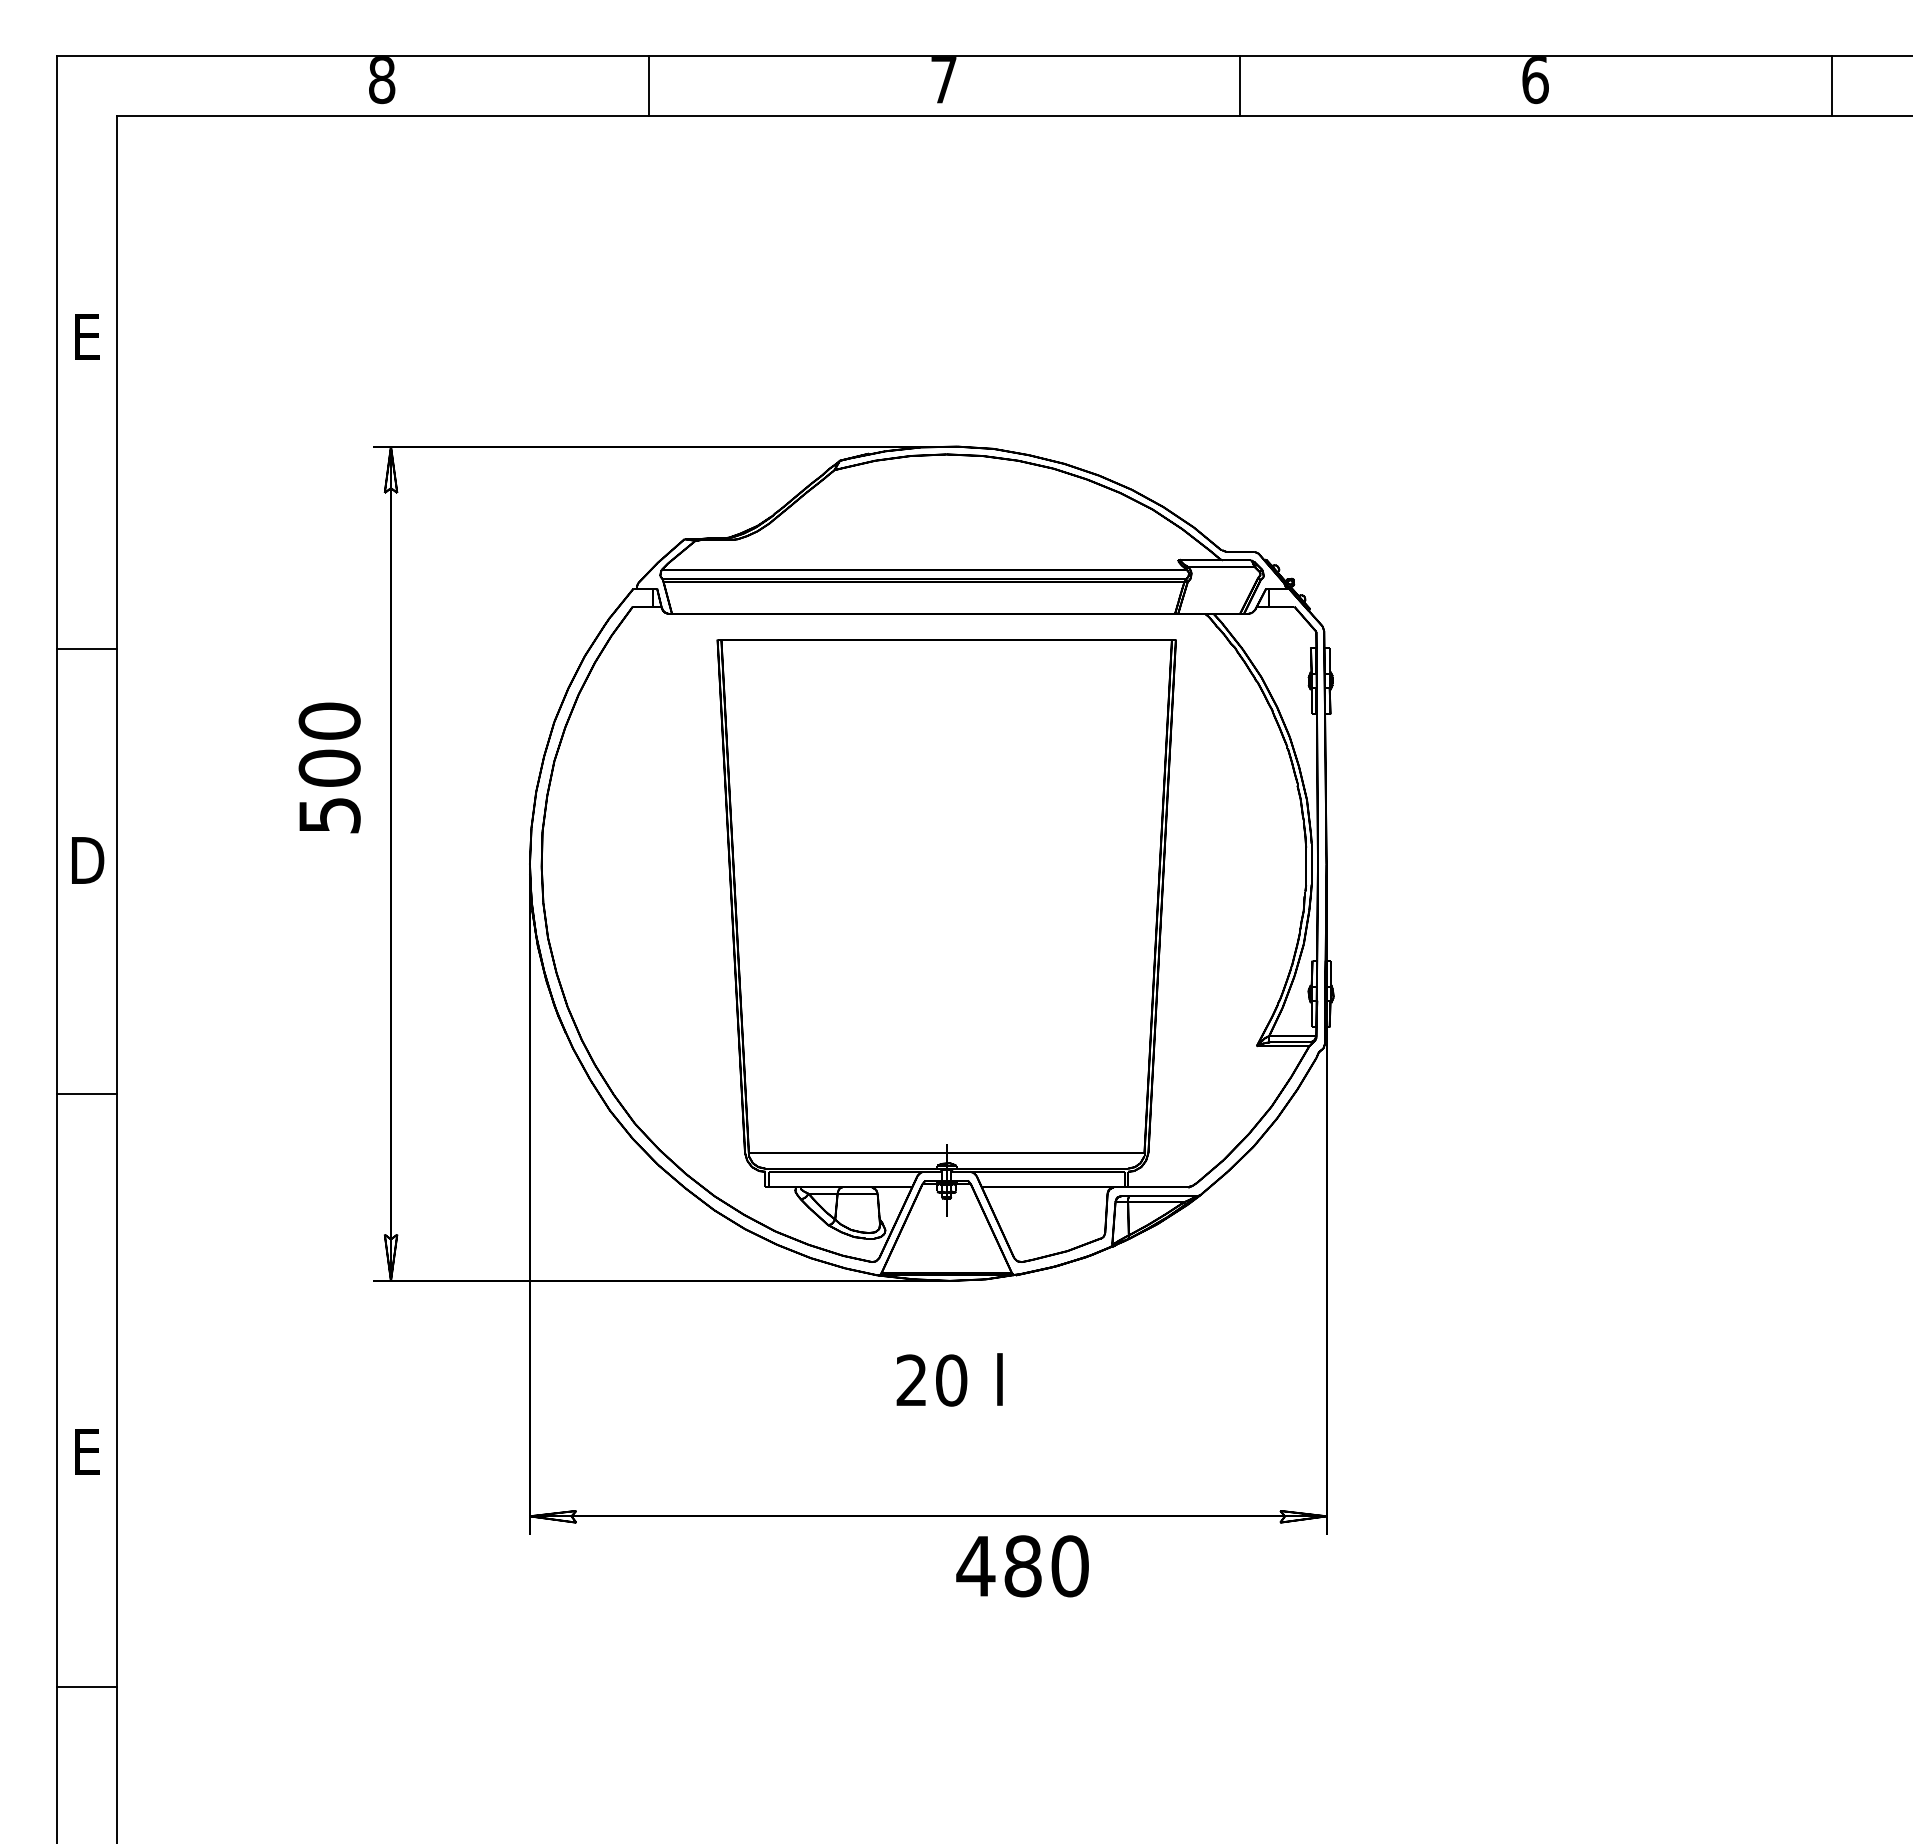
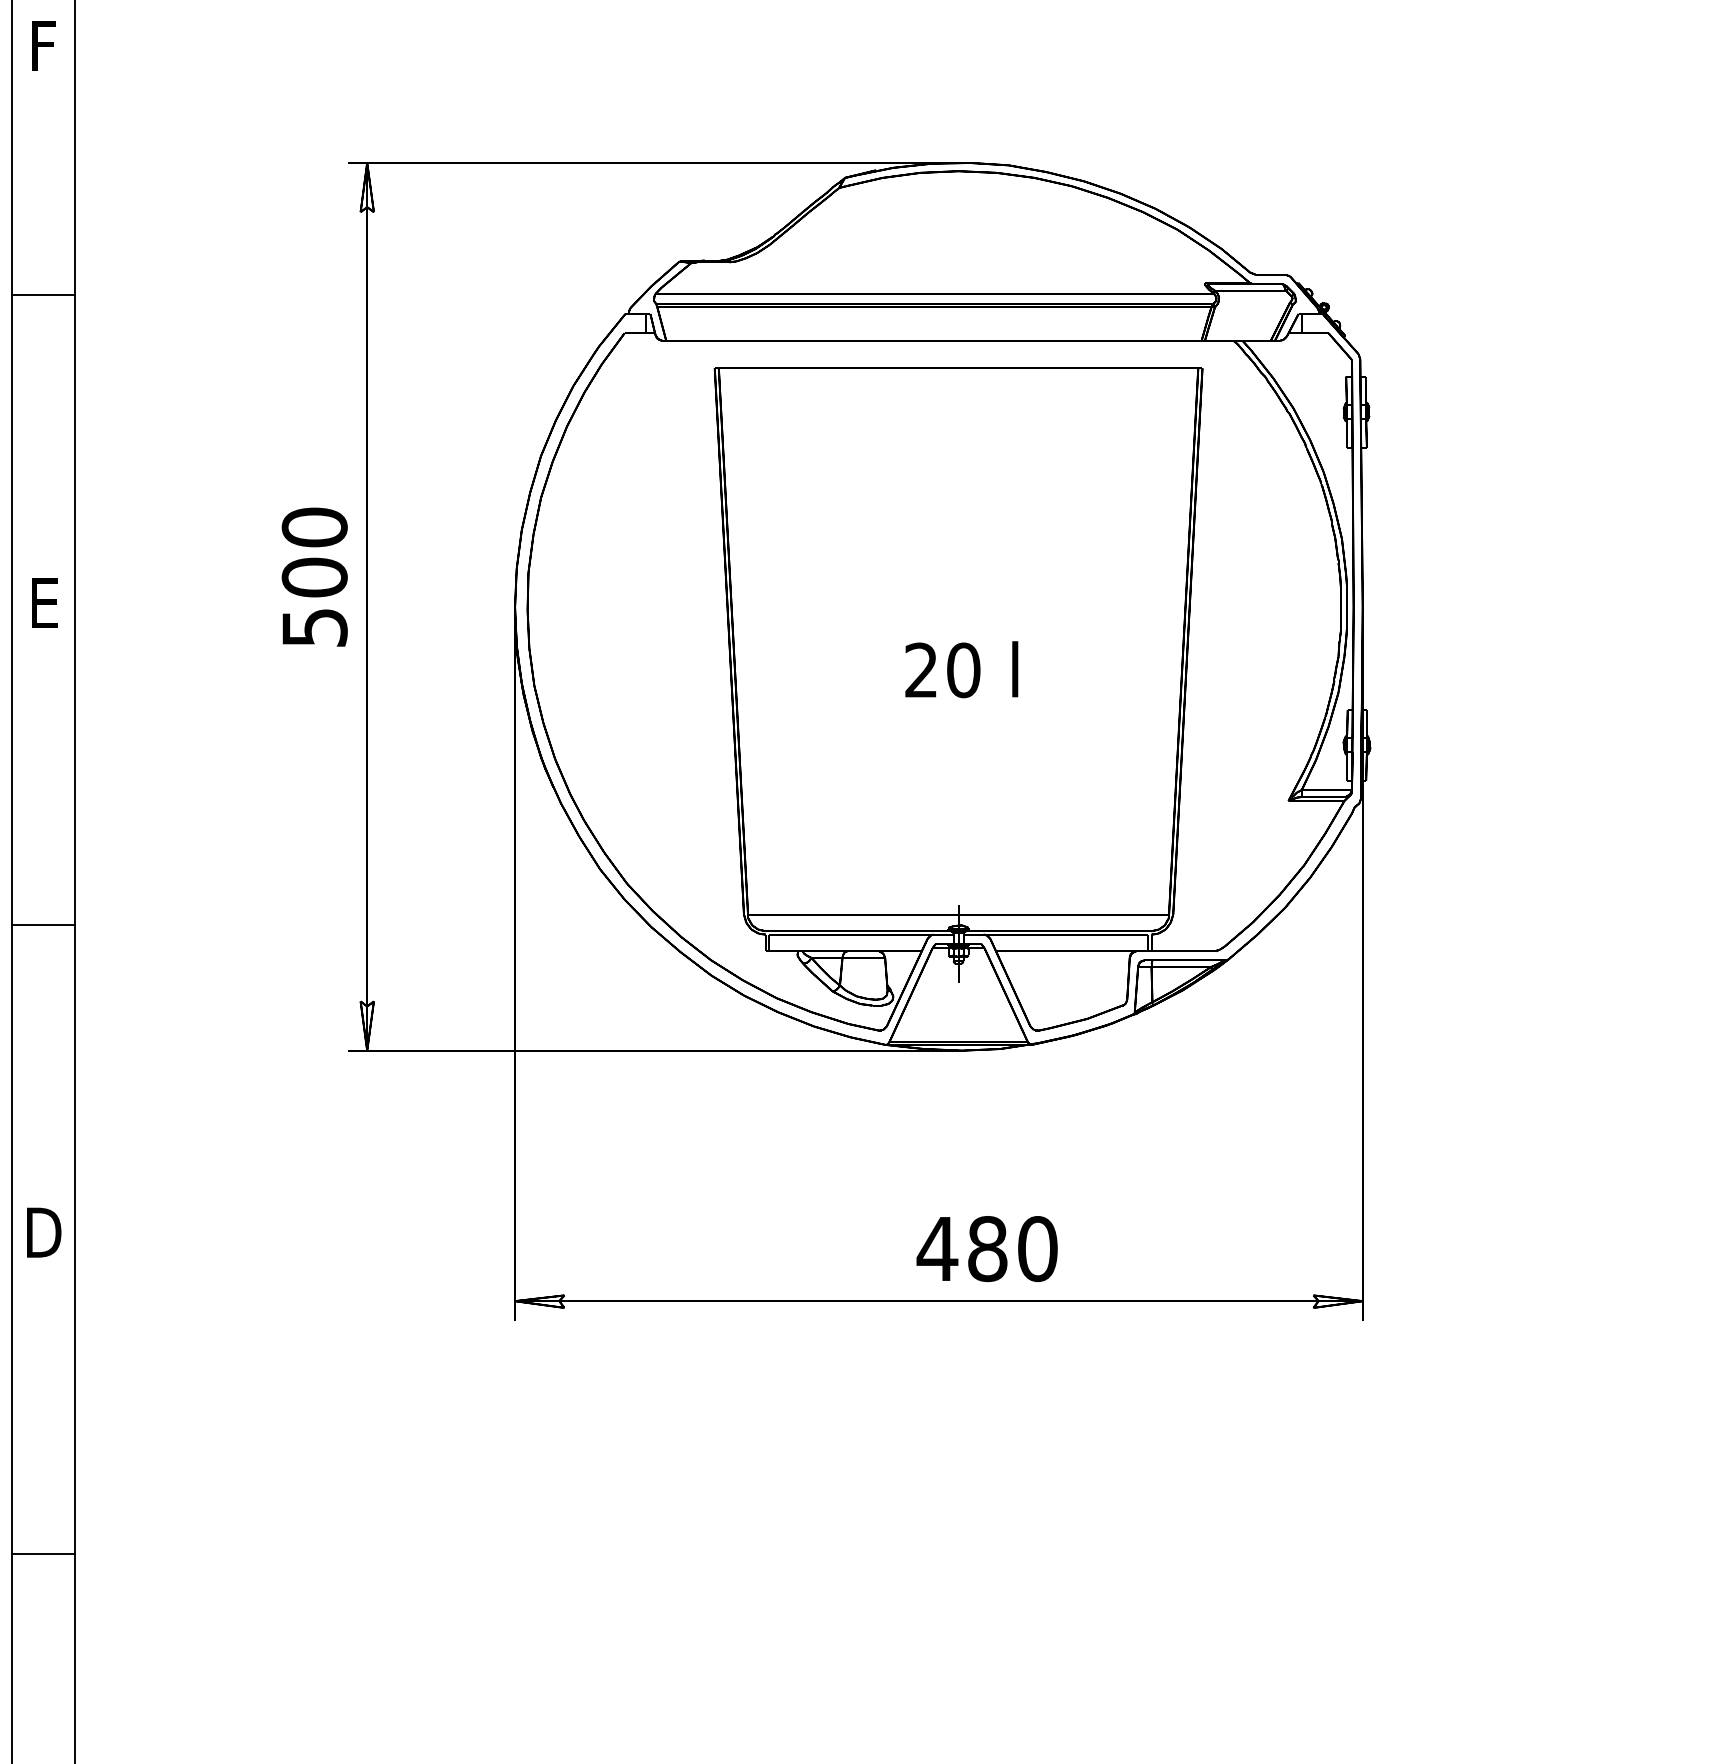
text: (87, 336) -> (44, 45), E -> F
line: (86, 649) -> (43, 295), moved
text: (329, 767) -> (314, 576), moved
text: (88, 860) -> (45, 603), D -> E
line: (86, 1093) -> (43, 924), moved
text: (949, 1379) -> (961, 669), moved
text: (87, 1451) -> (44, 1232), E -> D
text: (1022, 1566) -> (987, 1249), moved
line: (86, 1686) -> (43, 1553), moved

